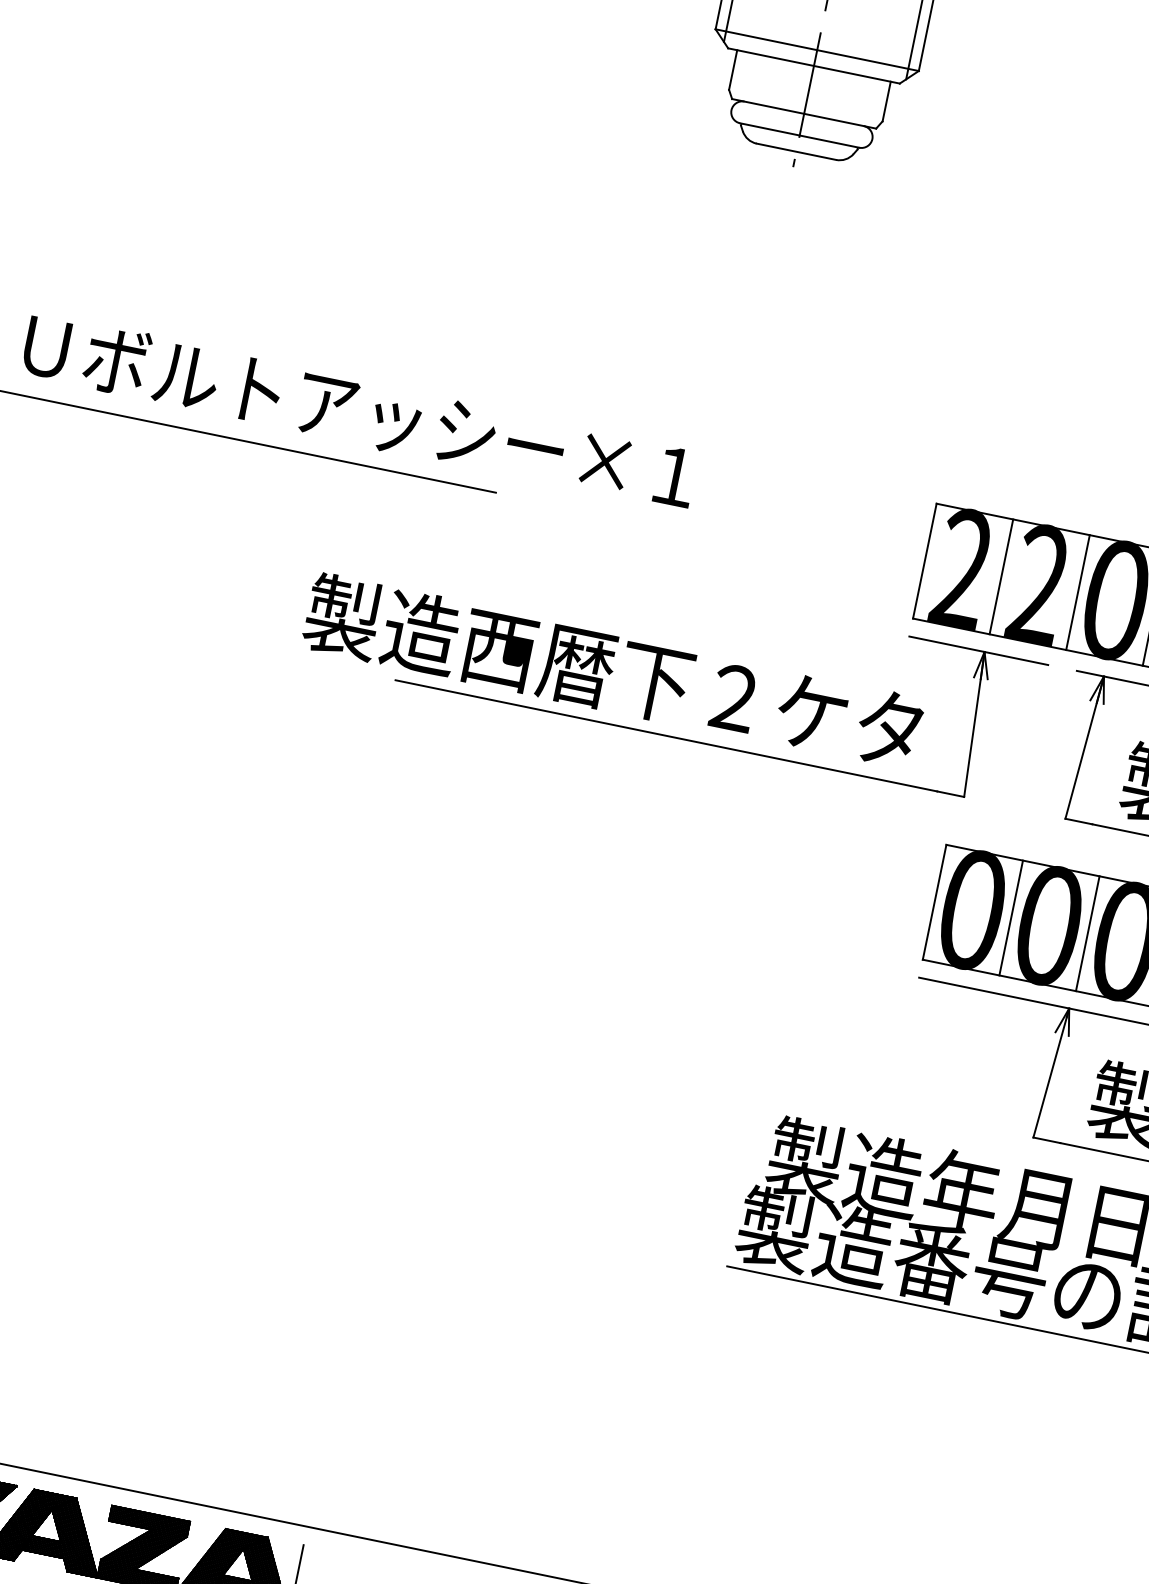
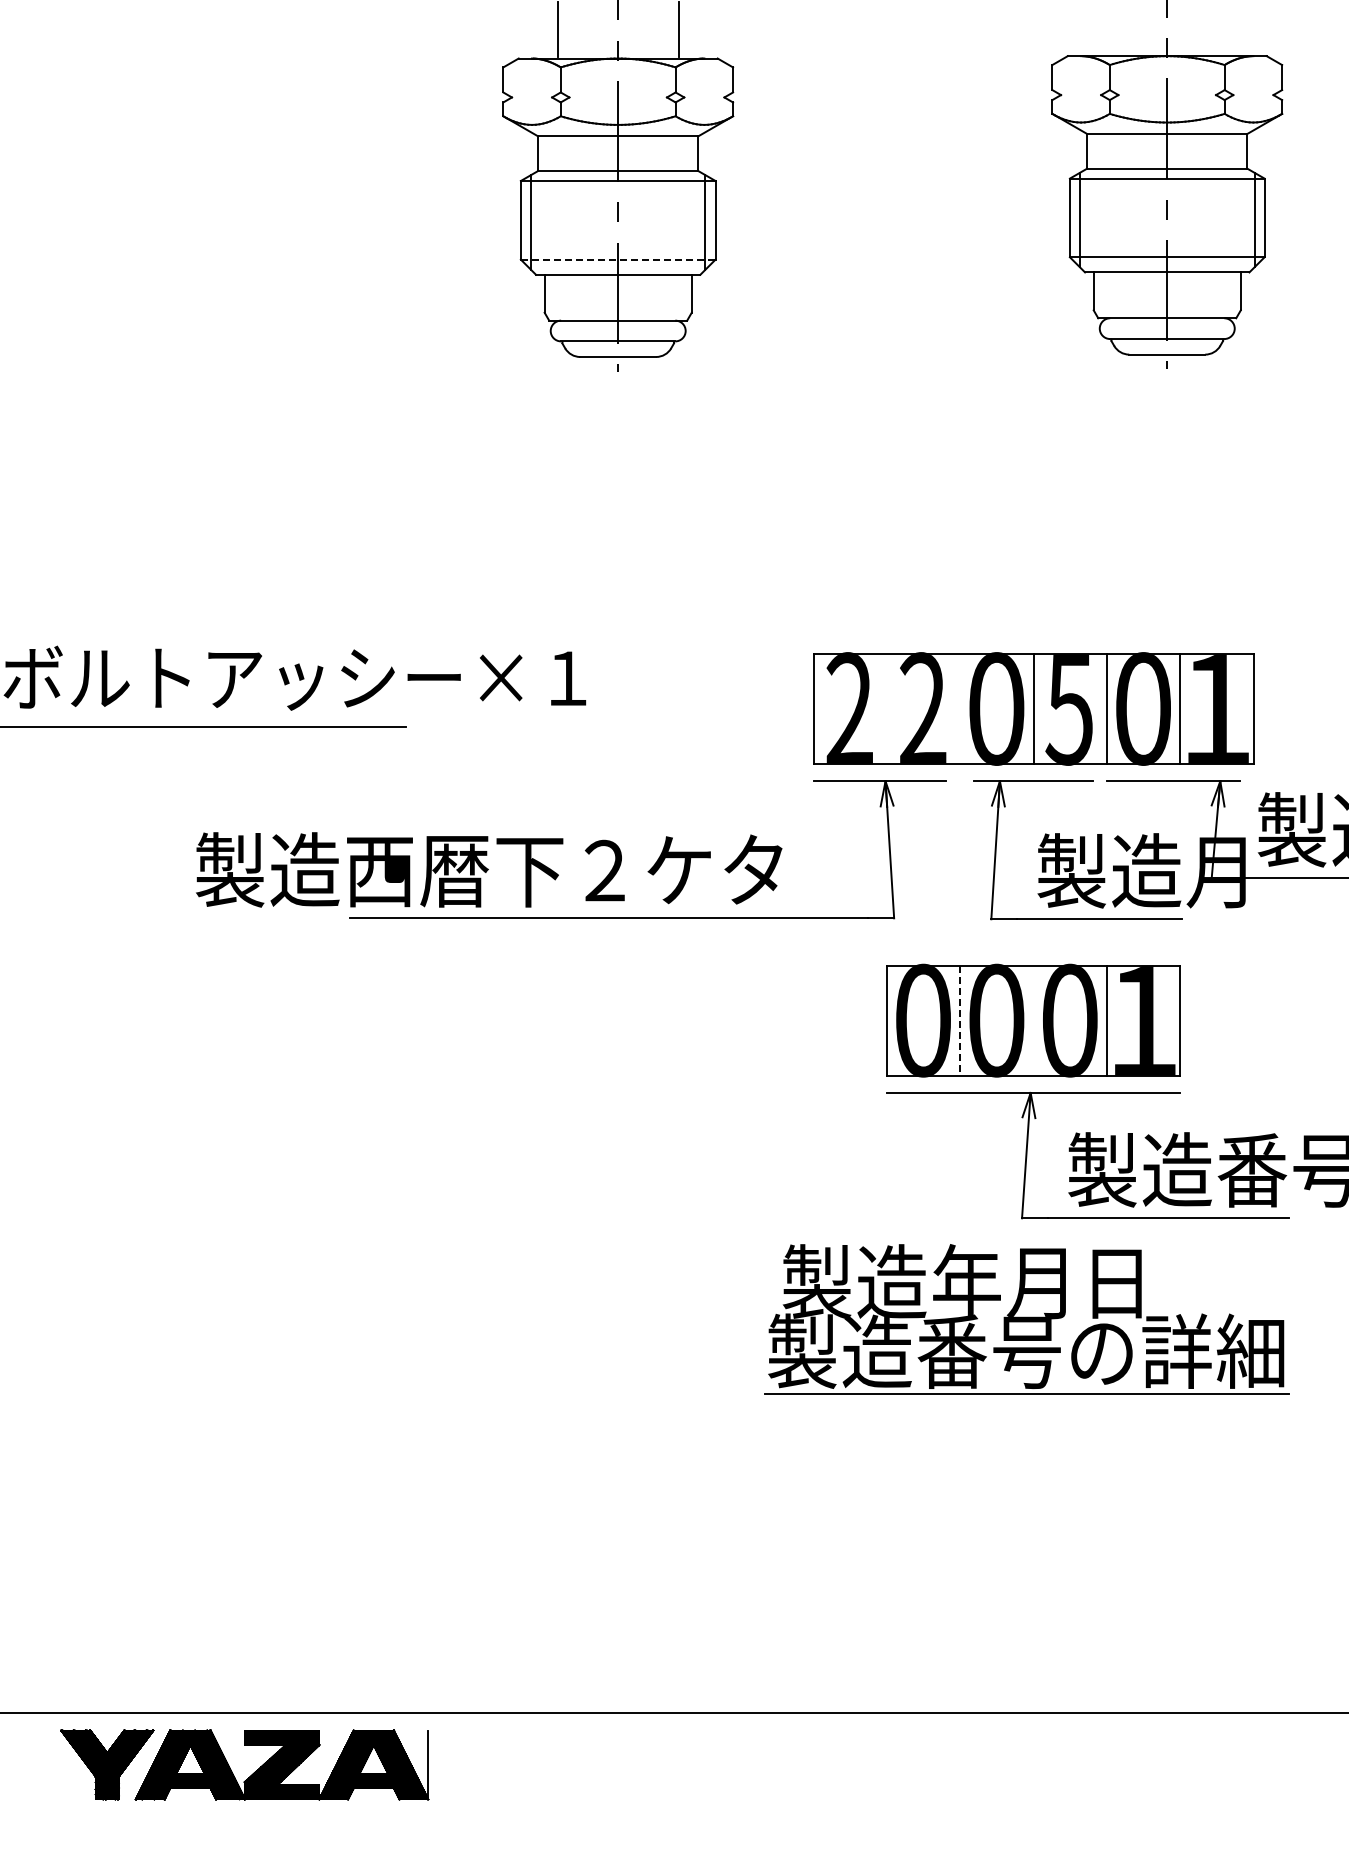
line: (817, 50) -> (618, 259), solid -> dashed
line: (1000, 577) -> (886, 709), removed
line: (1078, 593) -> (960, 709), removed
text: (613, 671) -> (489, 869), moved
line: (1011, 918) -> (960, 1021), solid -> dashed
line: (1087, 933) -> (1033, 1020), removed

